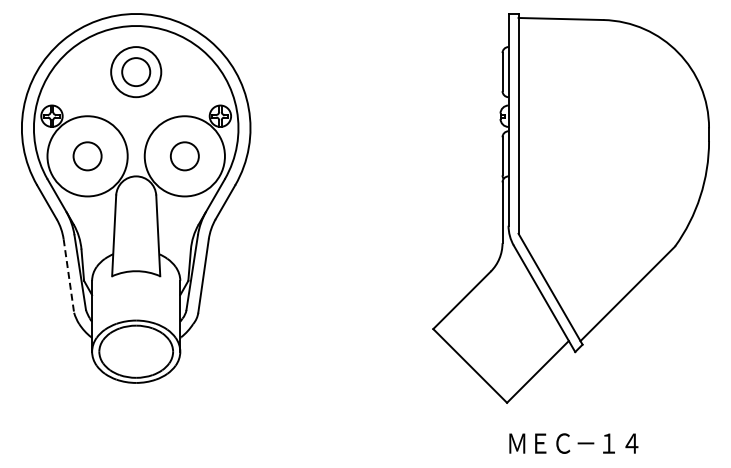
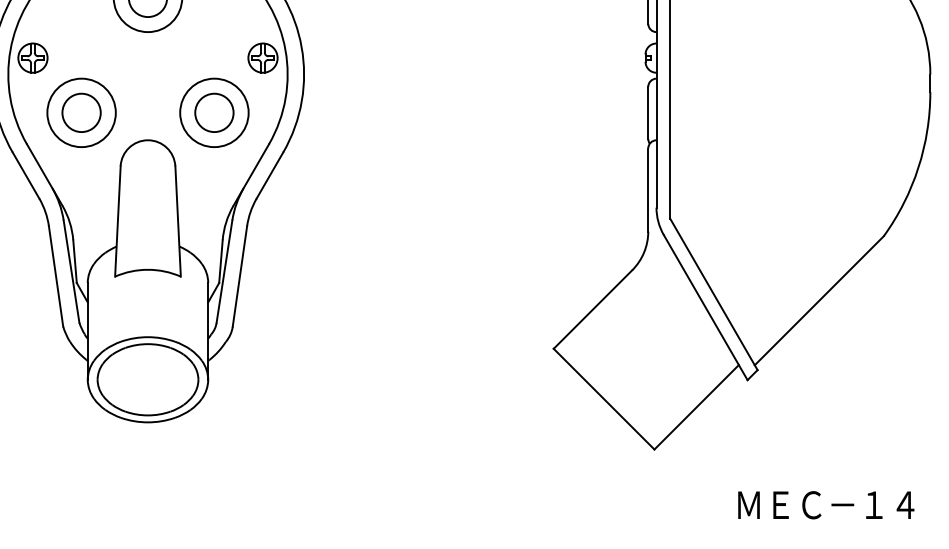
circle: (87, 156) -> (81, 113), size x0.62
circle: (184, 156) -> (213, 113), size x0.62
line: (68, 276) -> (55, 276), dashed -> solid
text: (573, 443) -> (825, 505), moved

